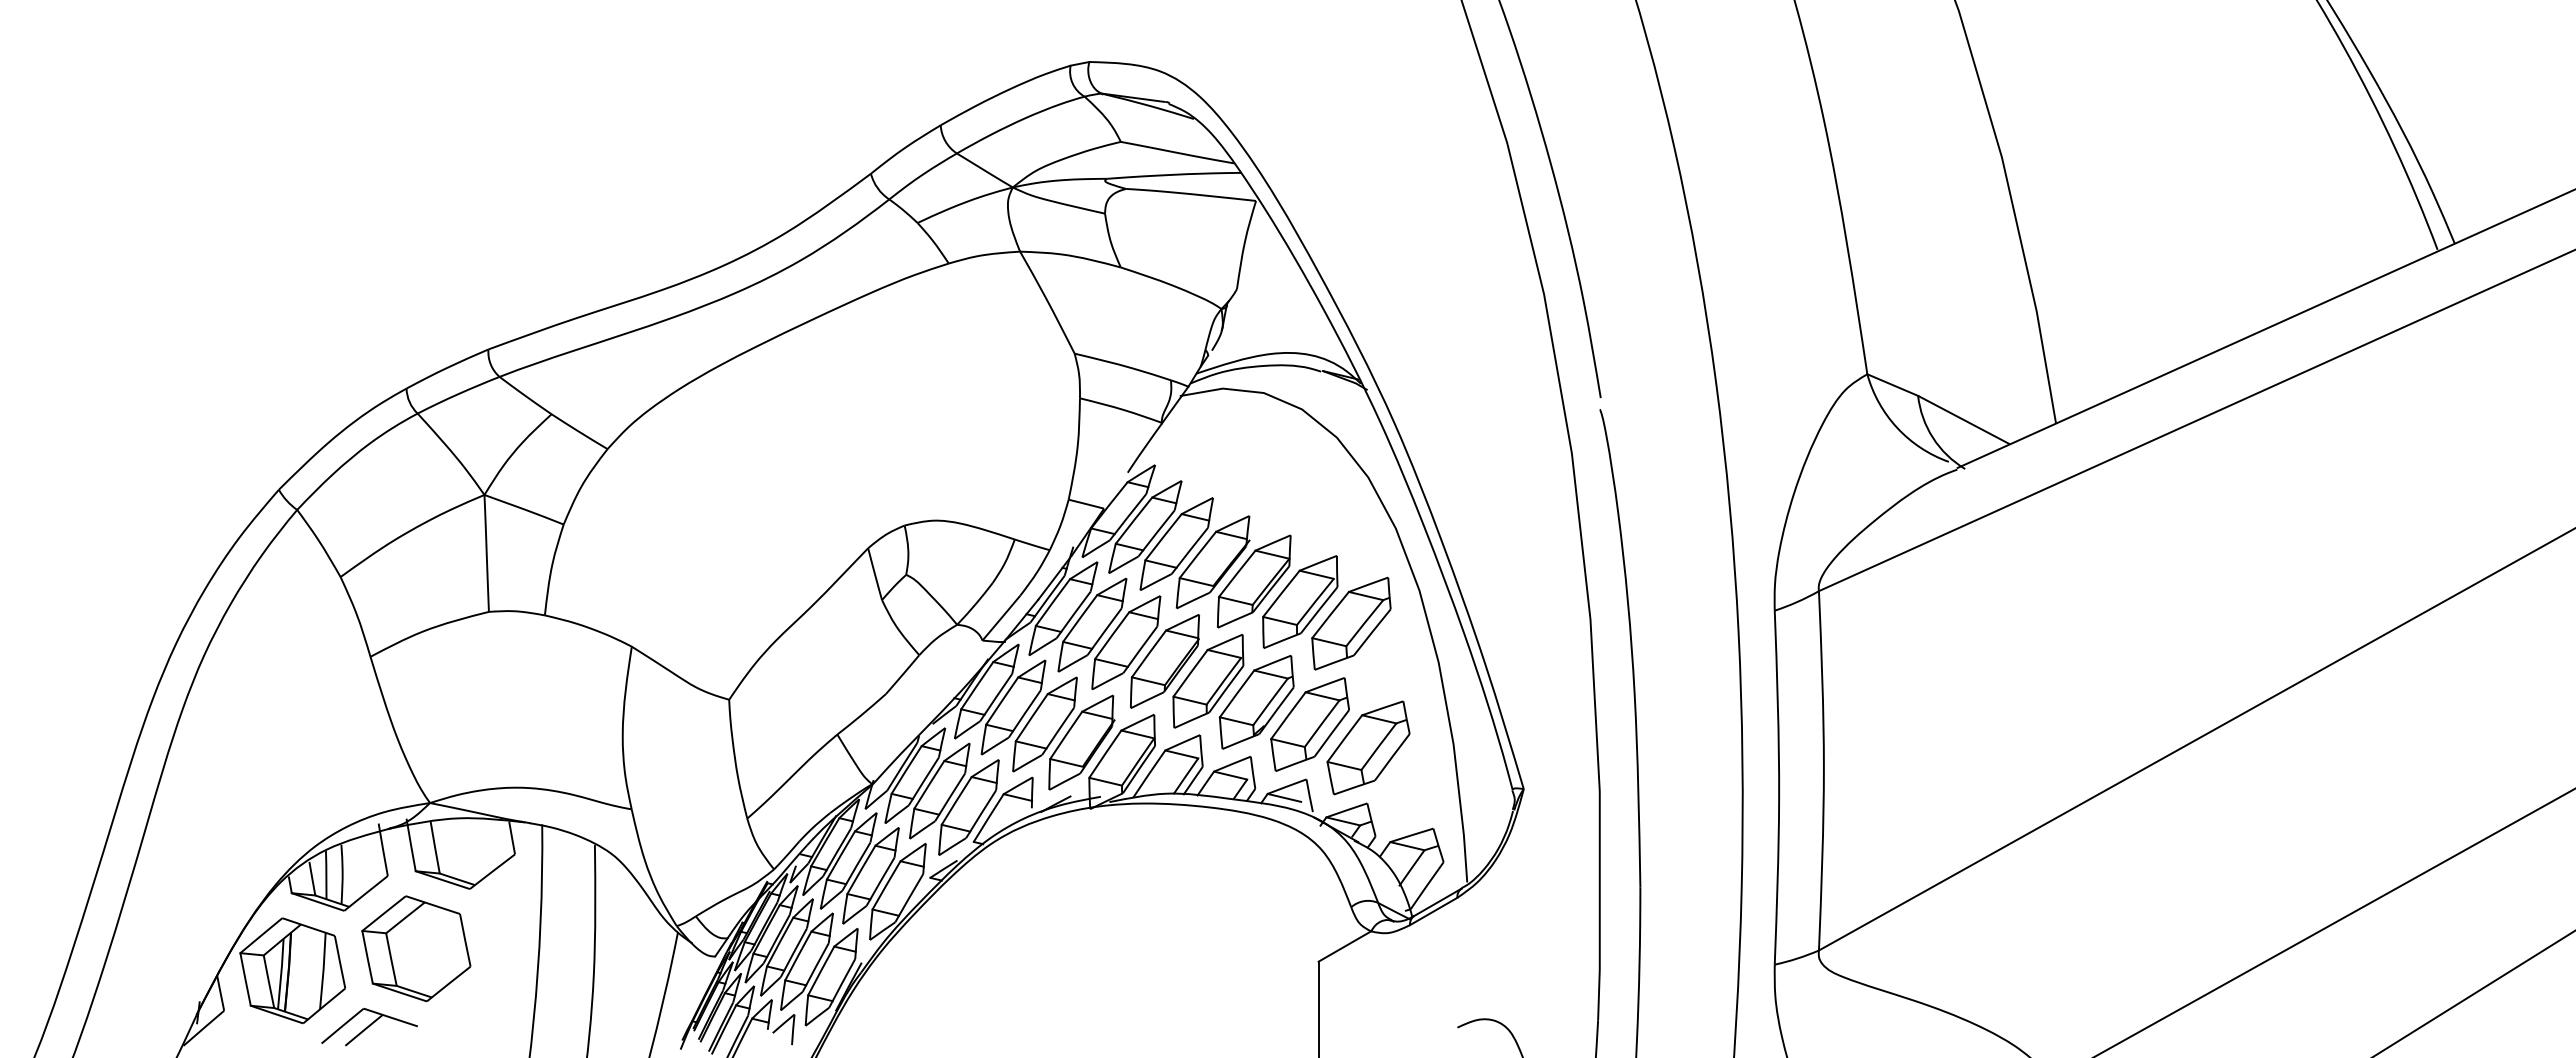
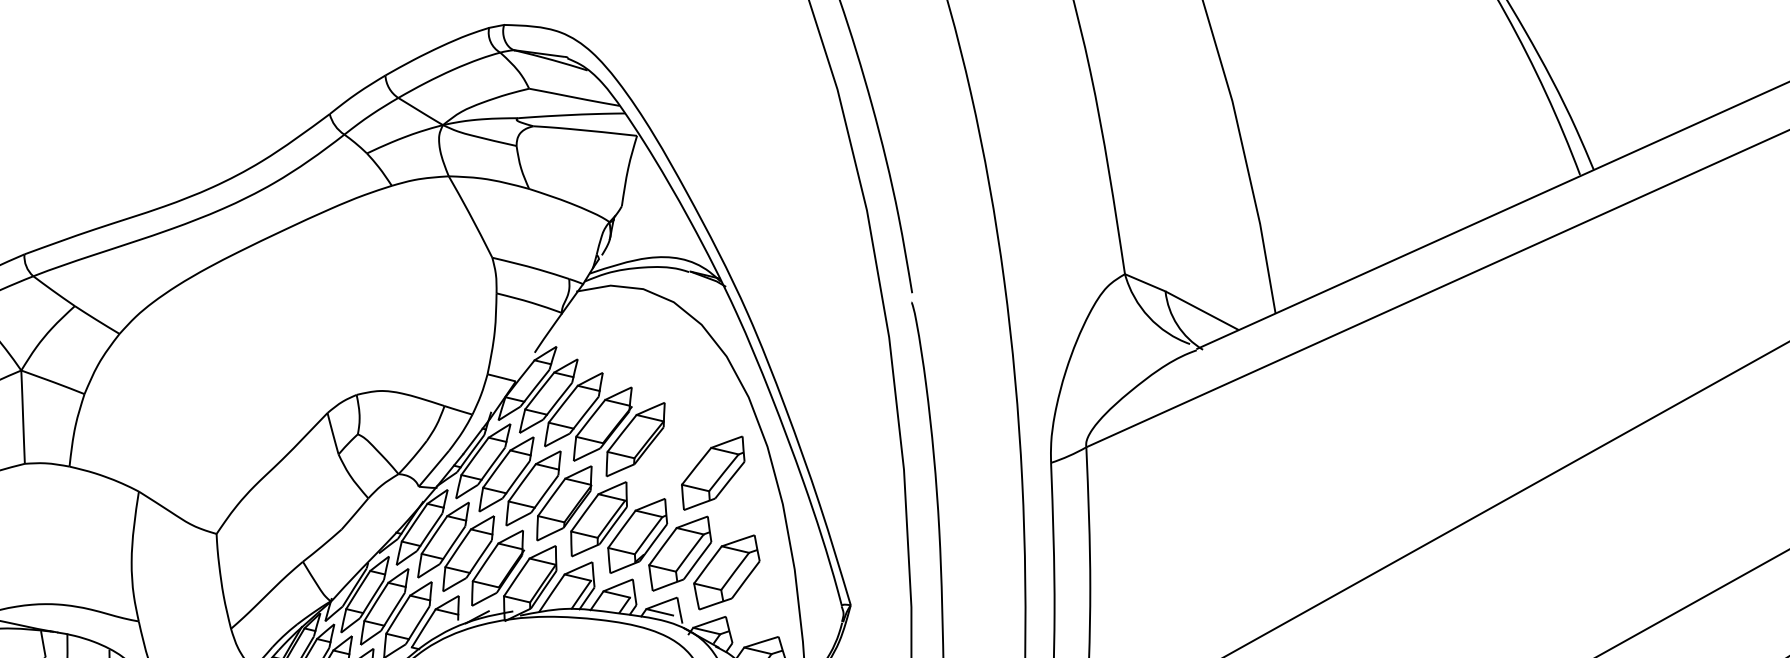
part: (1300, 601) -> (672, 455), removed

